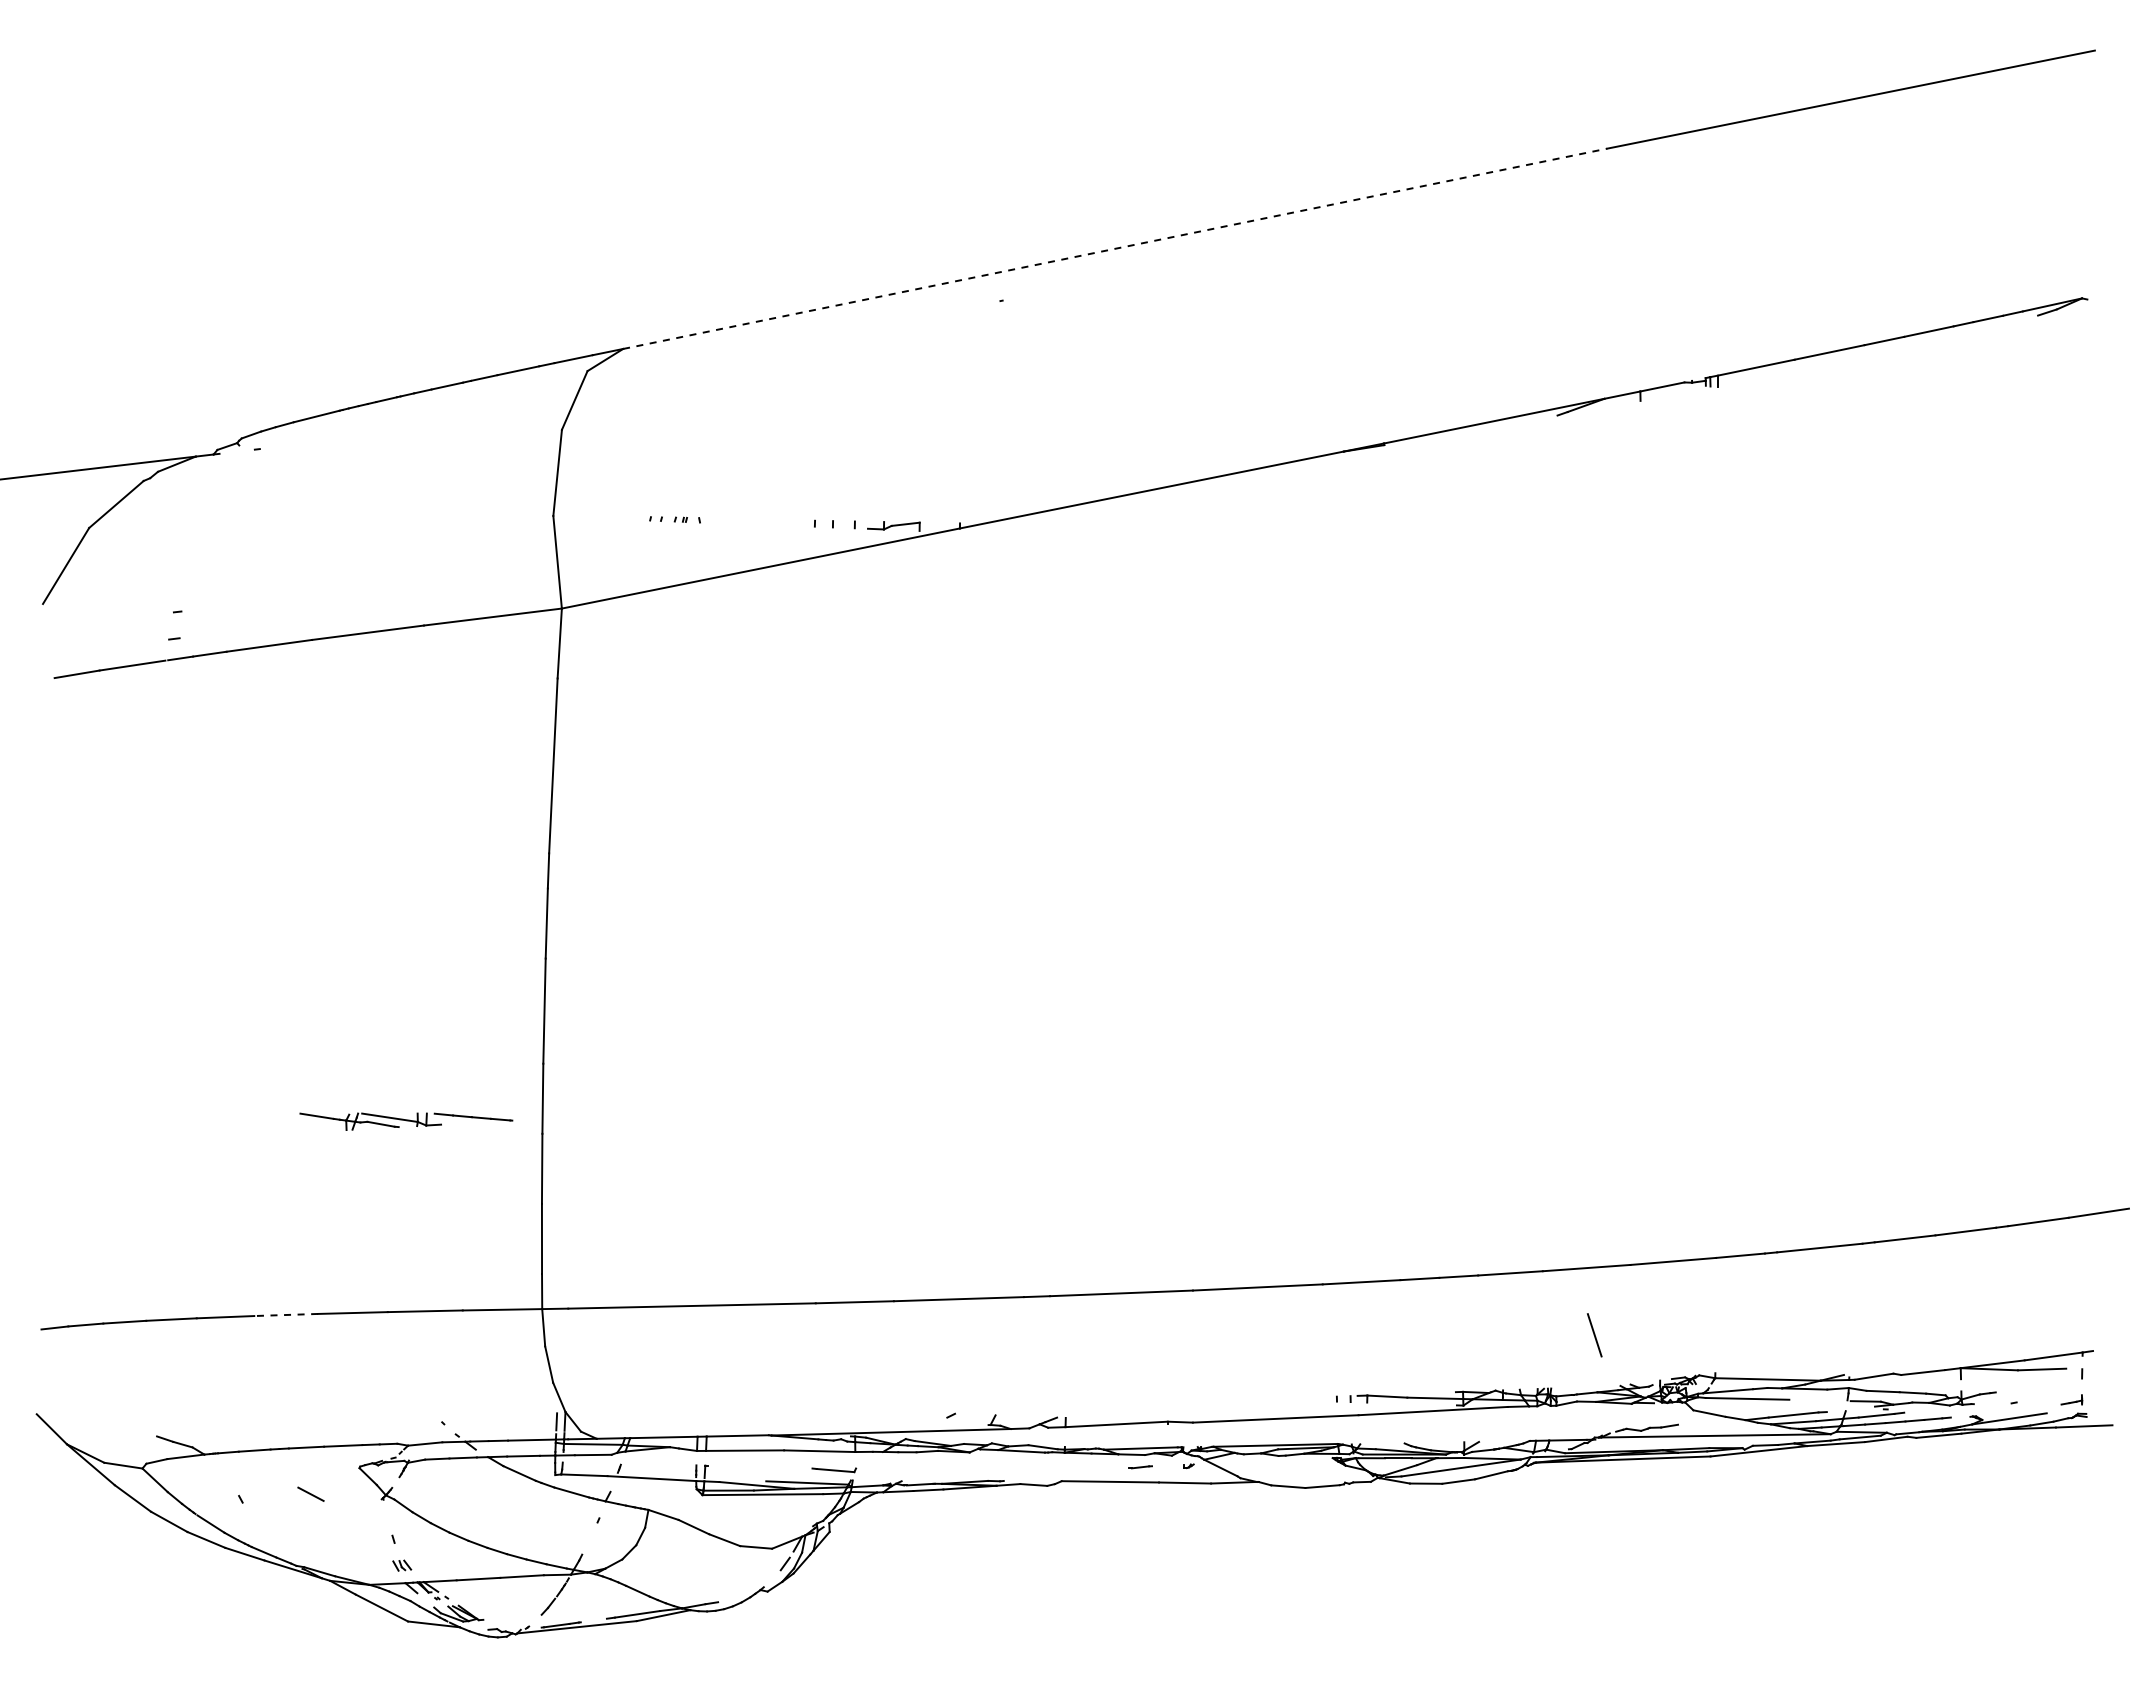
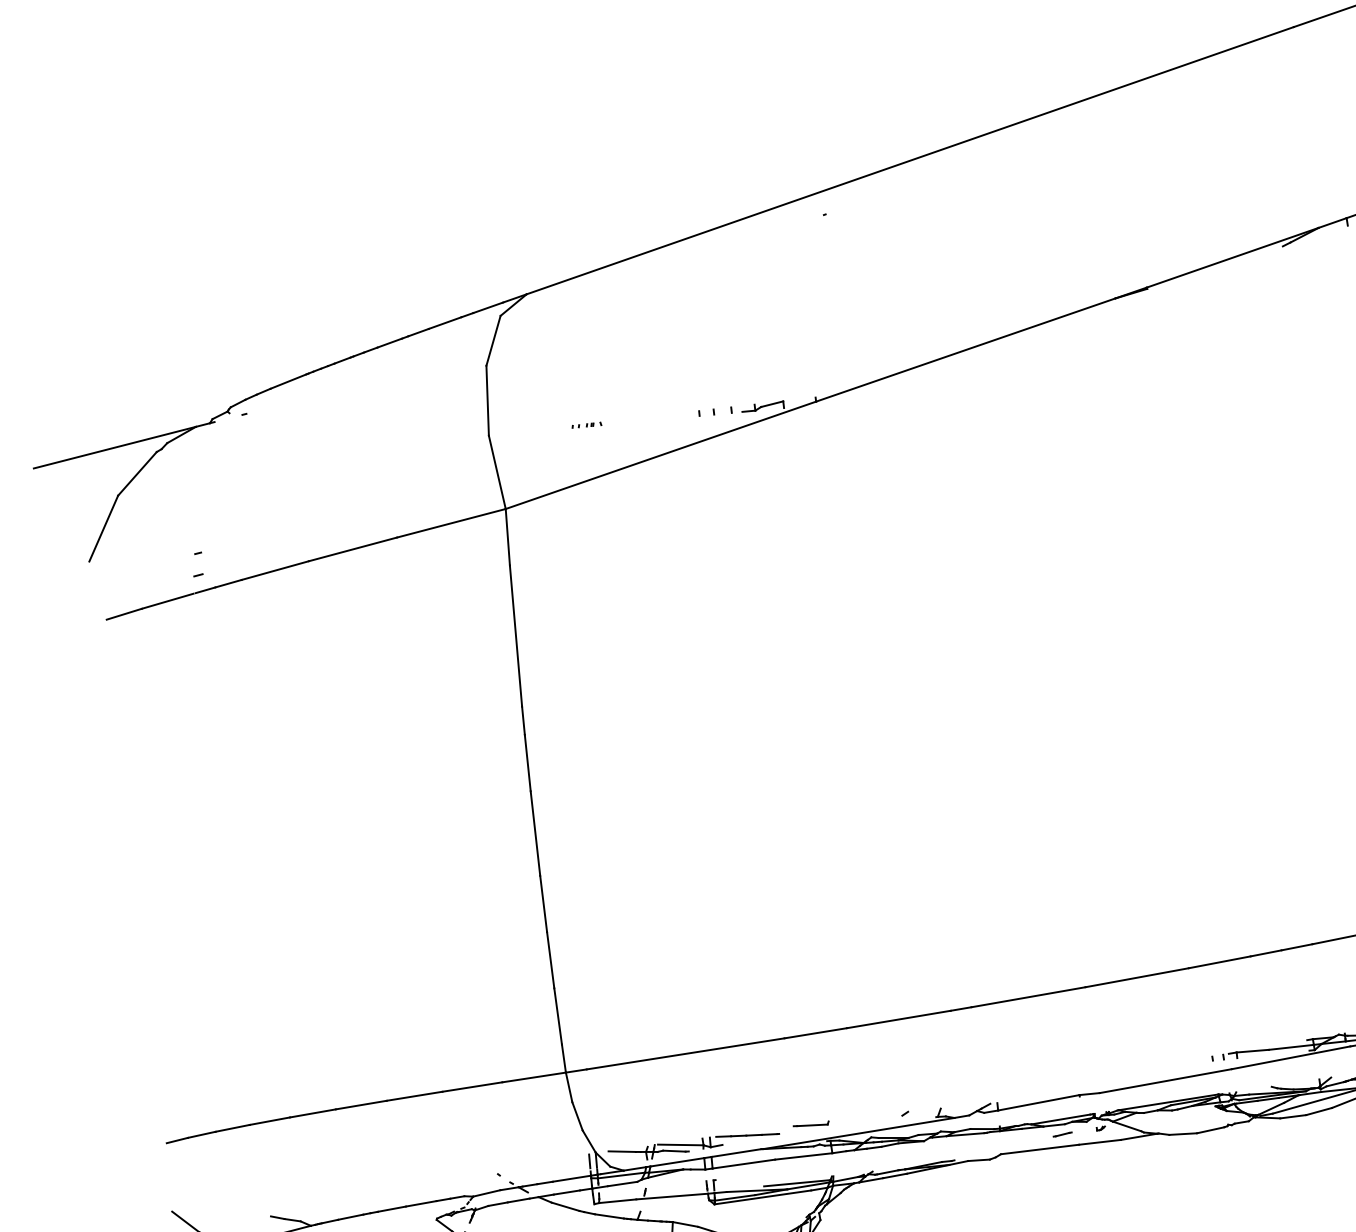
line: (1115, 248) -> (910, 160), dashed -> solid
part: (674, 519) -> (586, 425), size x0.71
part: (406, 1121) -> (694, 1146), moved
line: (286, 1314) -> (361, 1104), dashed -> solid
part: (834, 1470) -> (811, 1125), moved

